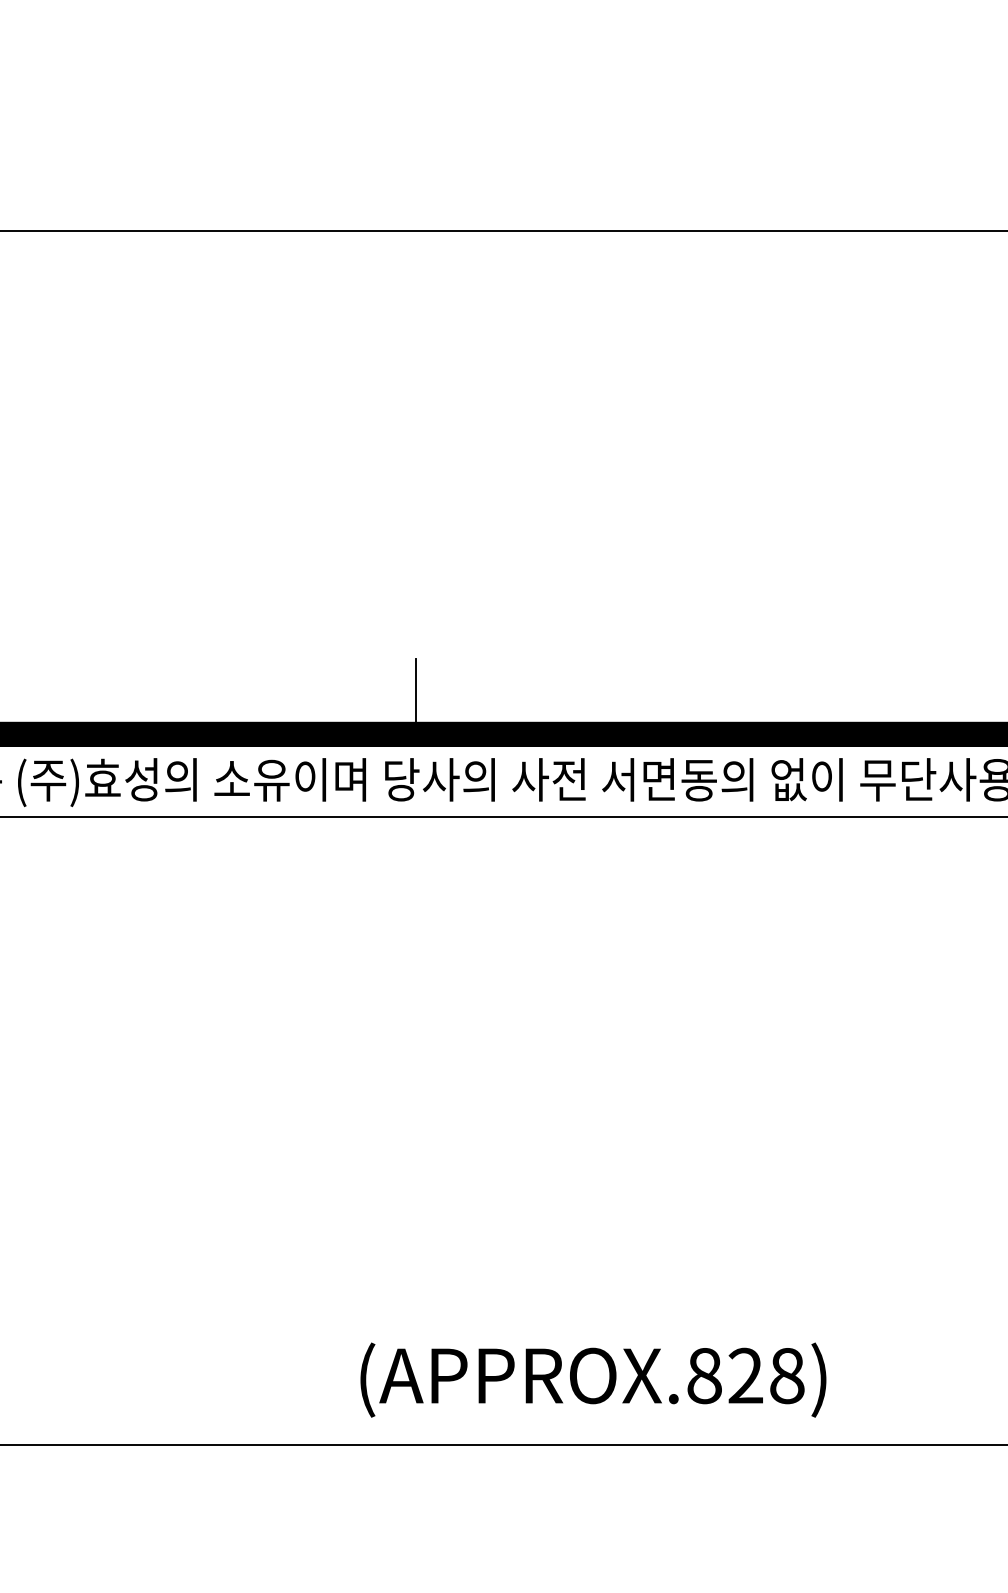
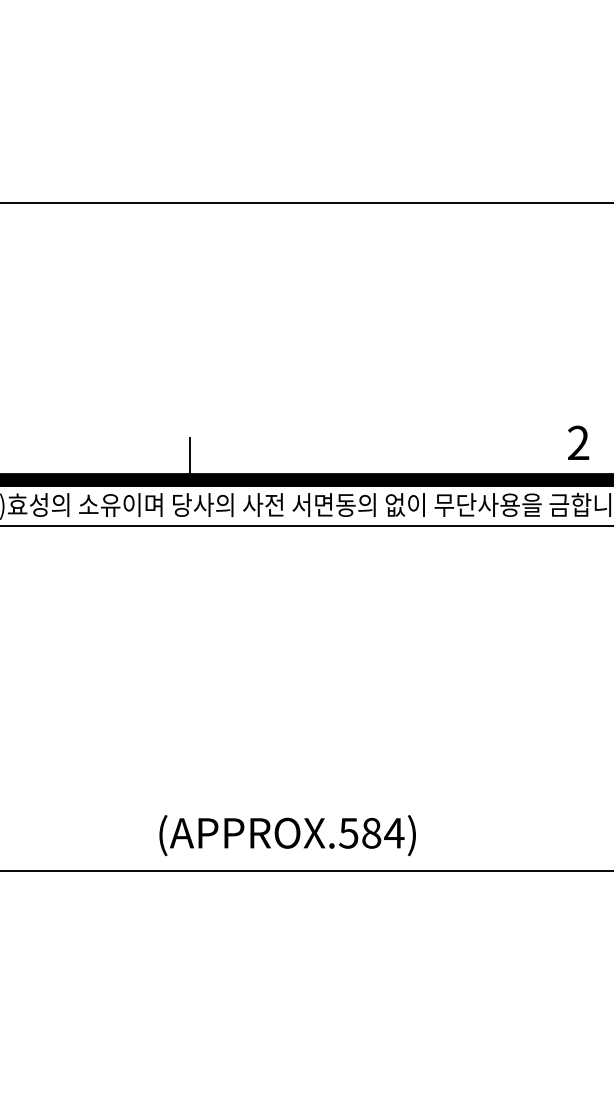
text: (745, 1374) -> (371, 832), (APPROX.828) -> (APPROX.584)

